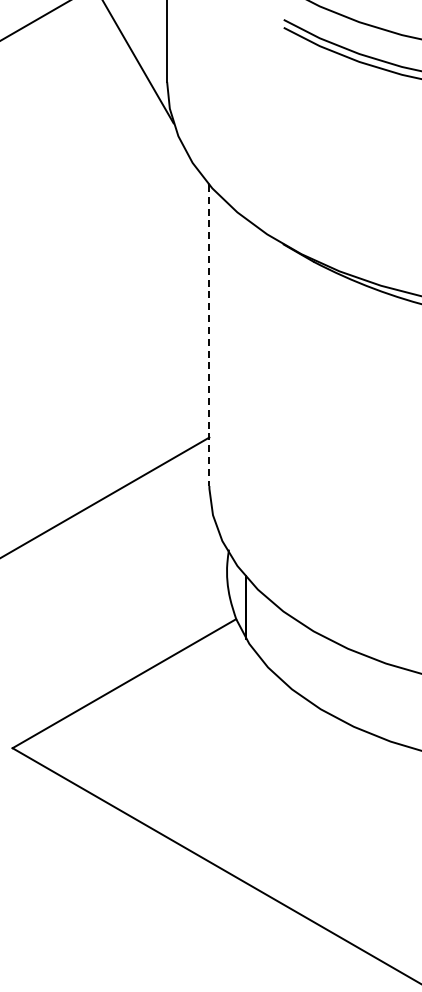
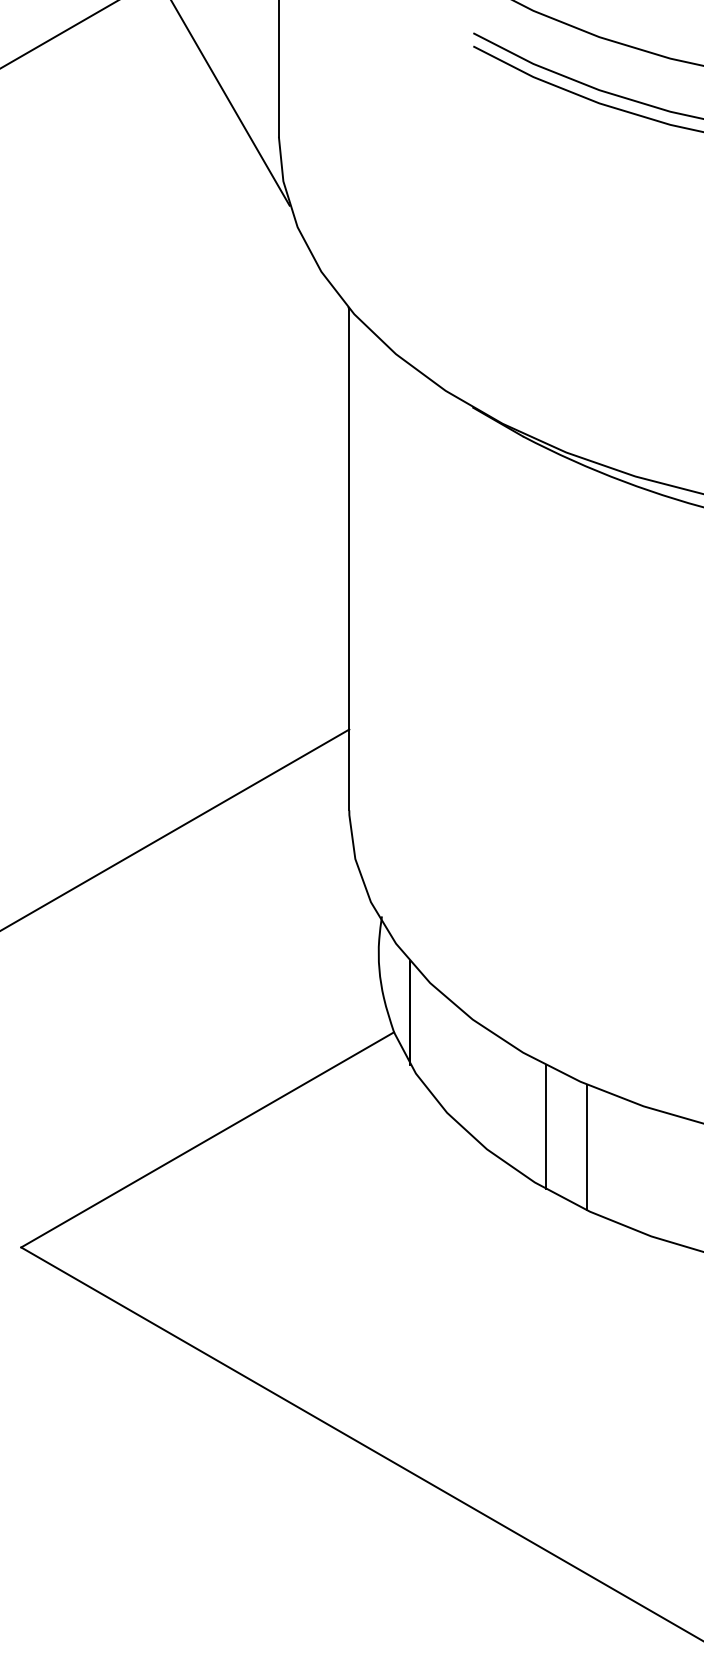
line: (209, 335) -> (349, 559), dashed -> solid
line: (327, 675) -> (546, 1126), added
line: (351, 687) -> (586, 1146), added

